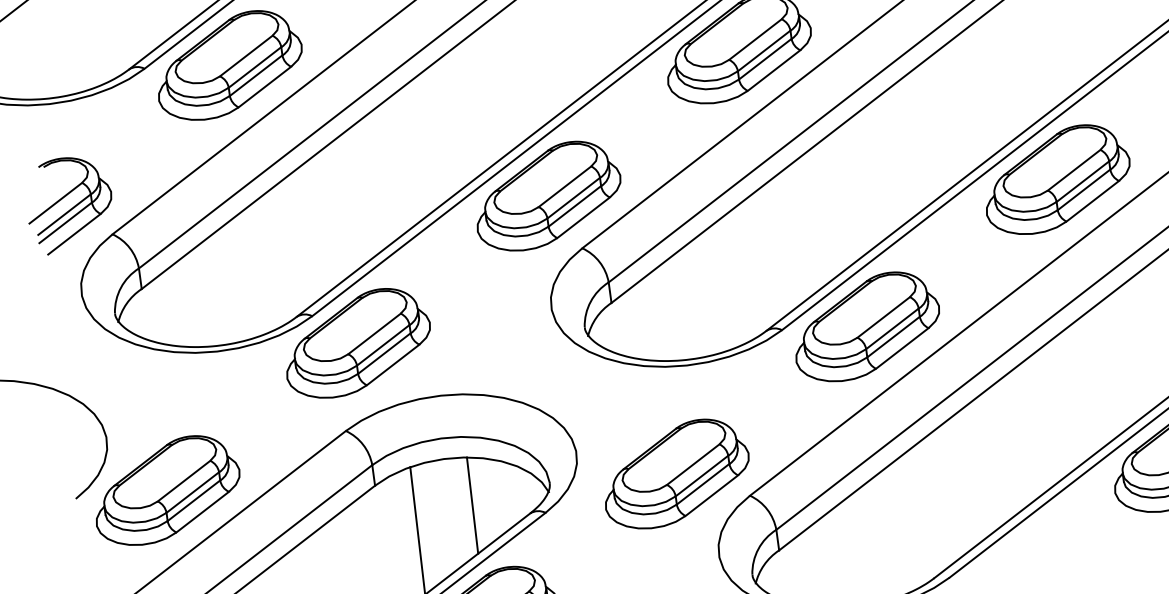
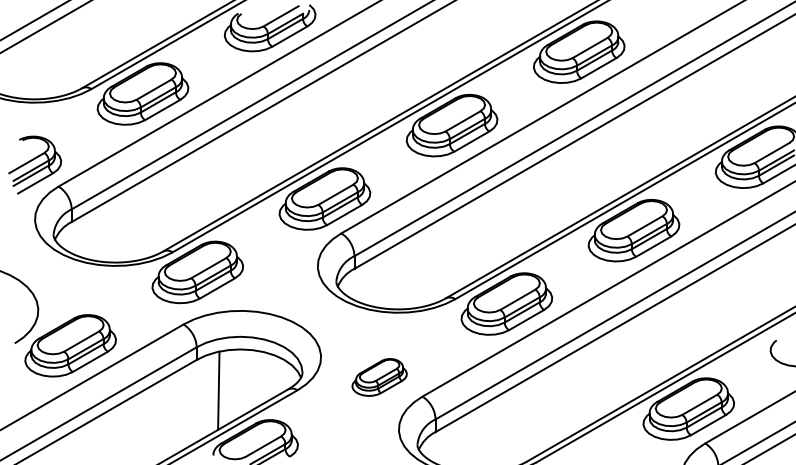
part: (675, 474) -> (379, 377), size x0.6
line: (471, 505) -> (253, 379), removed

